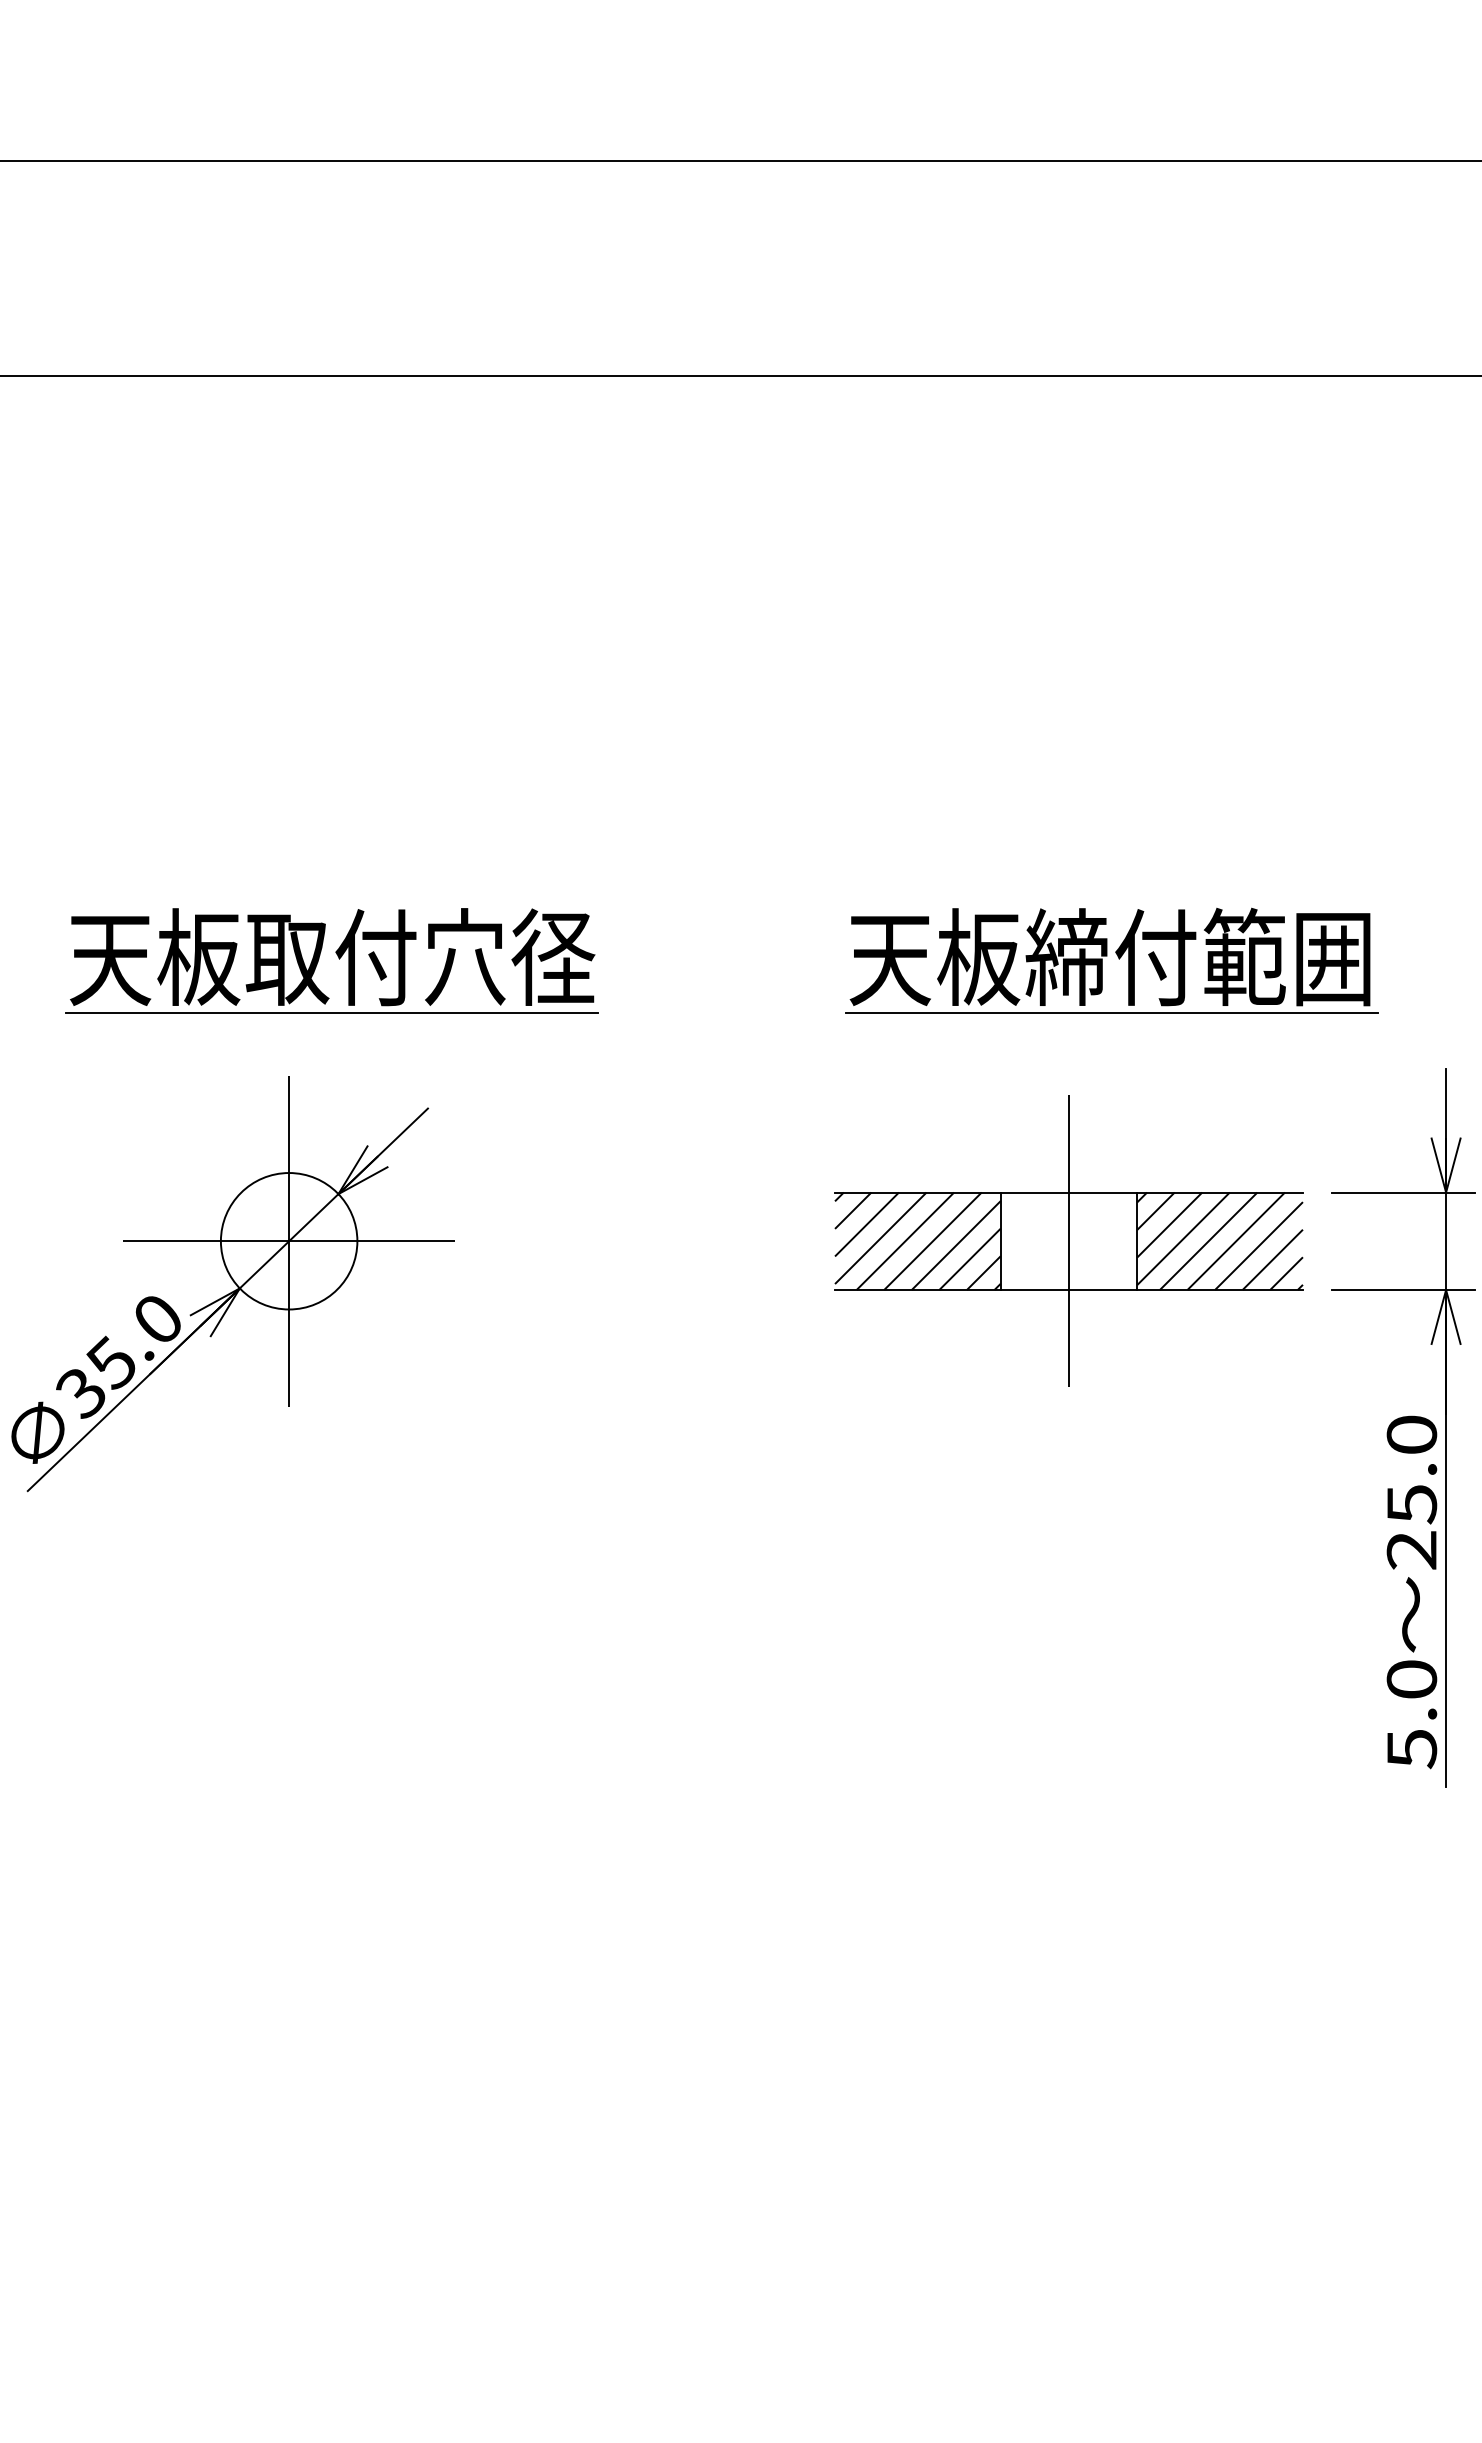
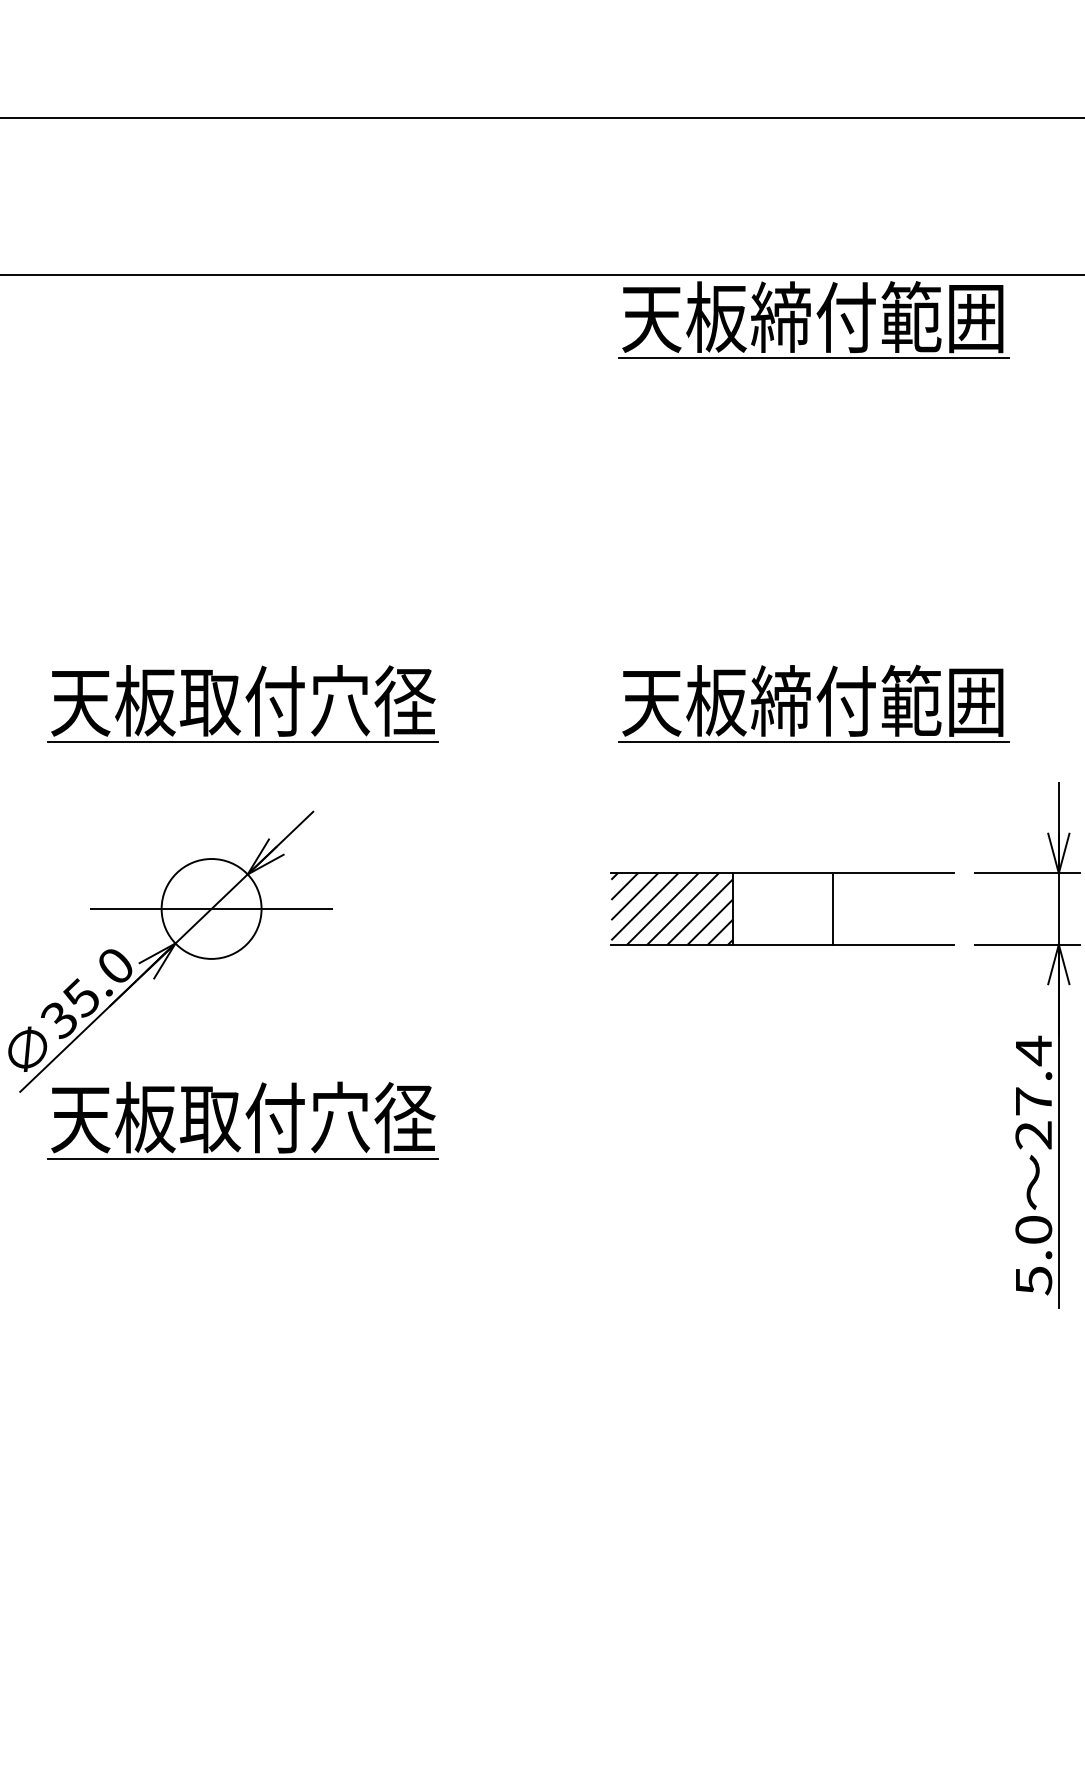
part: (1111, 436) -> (813, 319), added
line: (289, 1240) -> (211, 908), removed
hatch: (1219, 1240) -> (892, 908), removed
line: (1068, 1241) -> (782, 909), removed
text: (1411, 1469) -> (1033, 1076), 25.0 -> 27.4
part: (337, 1525) -> (247, 1117), added

